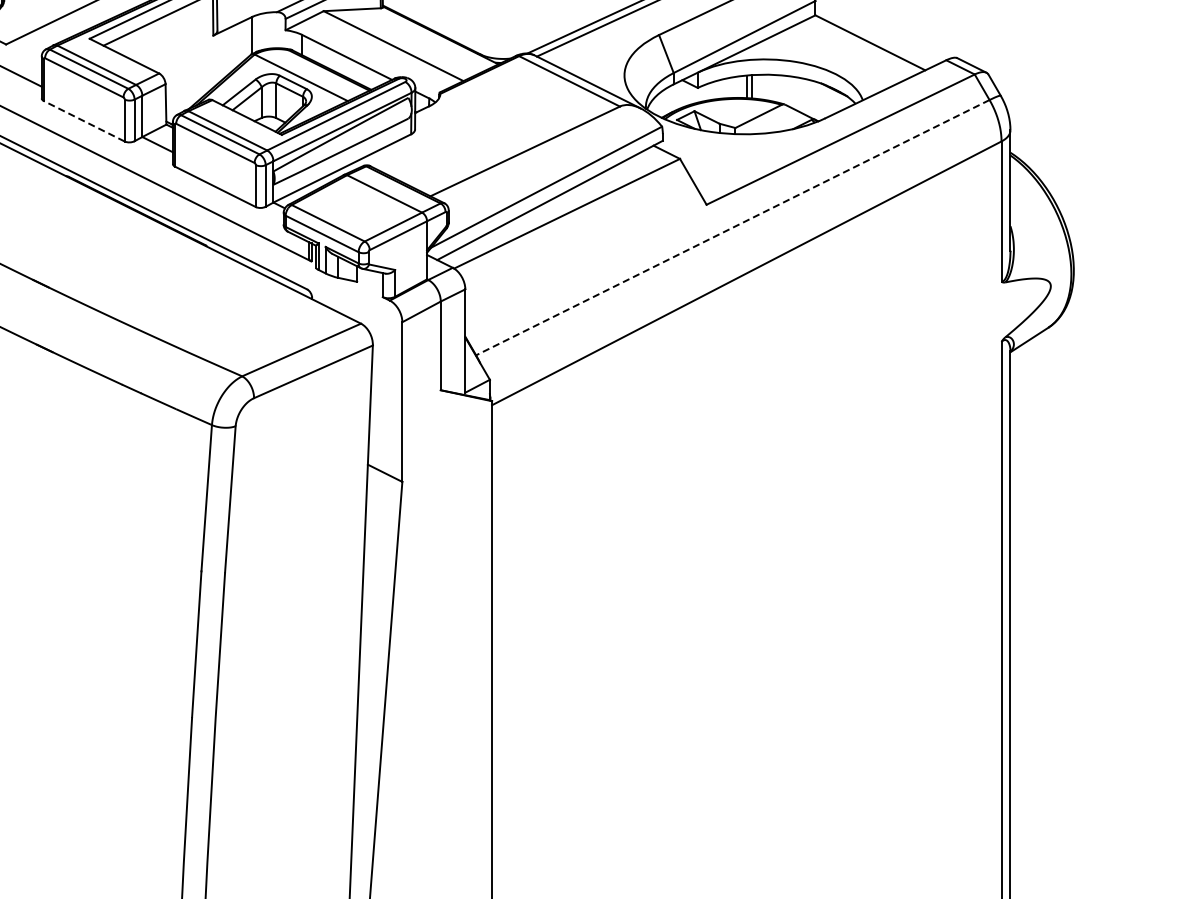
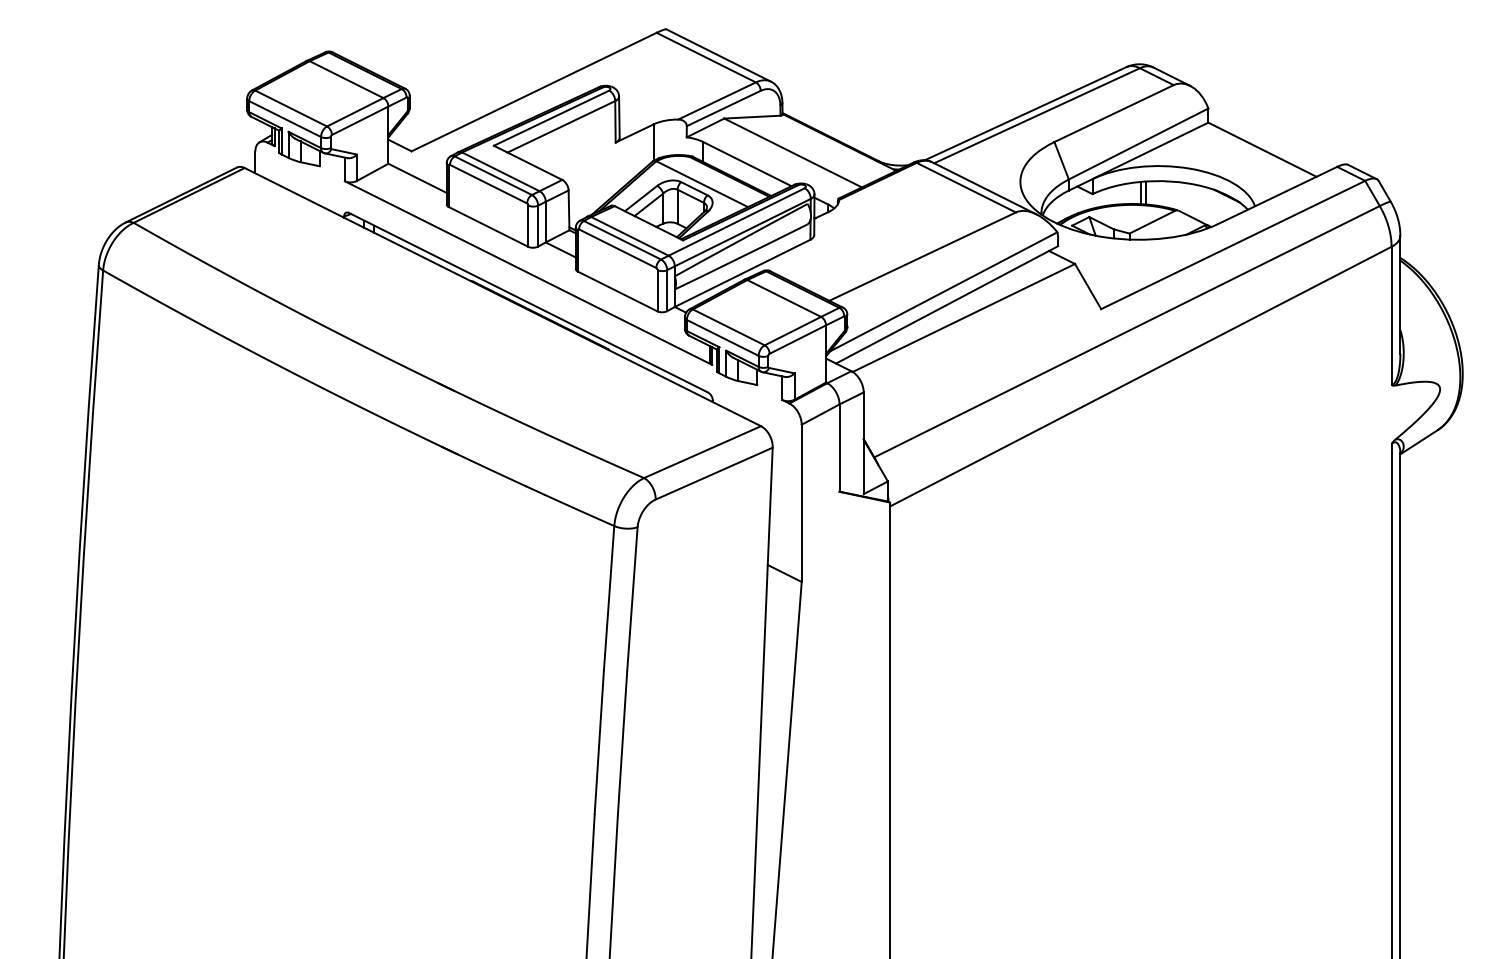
line: (84, 120) -> (488, 226), dashed -> solid
line: (732, 227) -> (1126, 331), dashed -> solid

